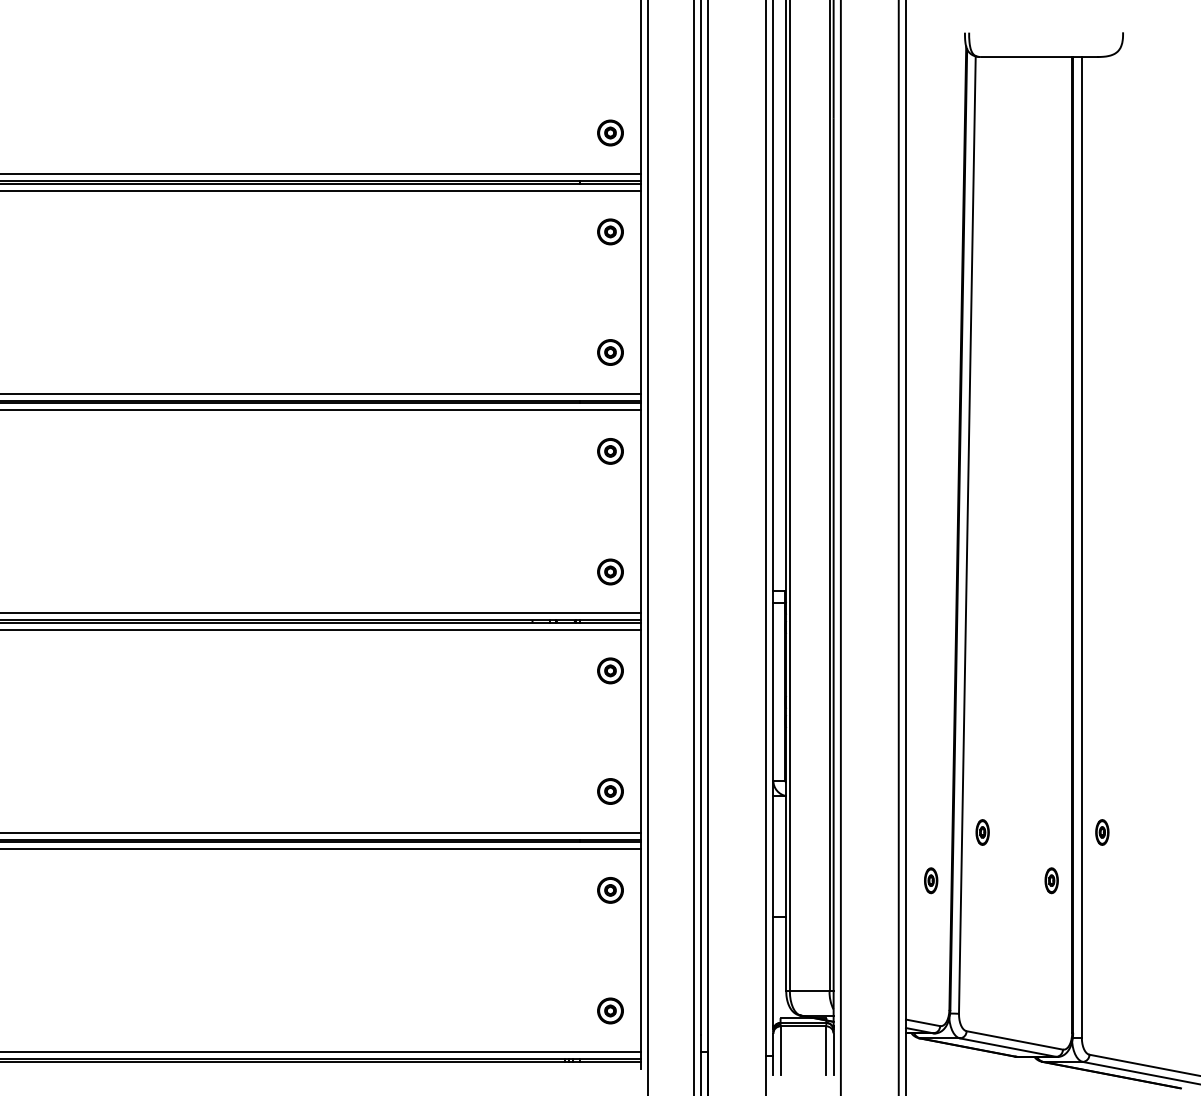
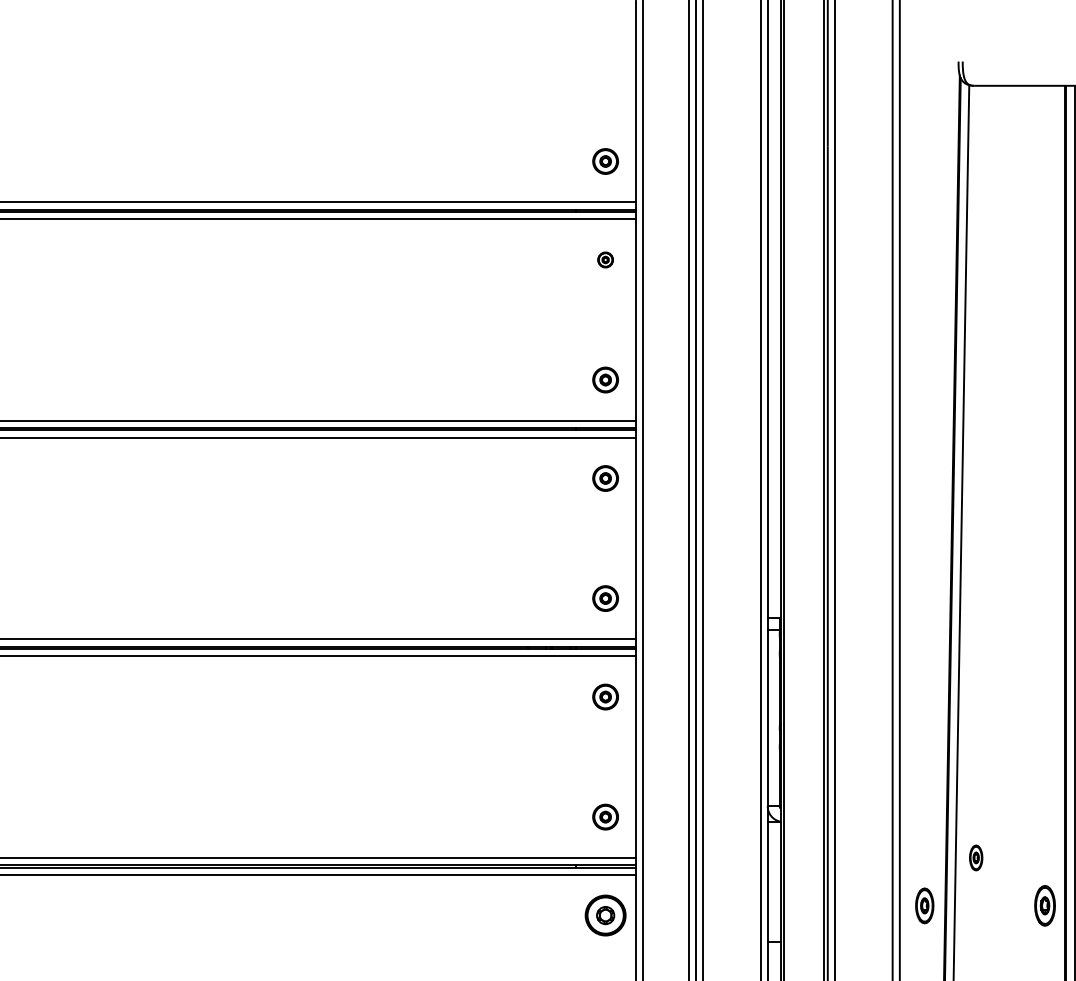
part: (610, 231) -> (605, 259), size x0.6
part: (931, 880) -> (925, 905), size x1.4
part: (1051, 880) -> (1044, 905), size x1.6
part: (610, 890) -> (605, 915), size x1.6

